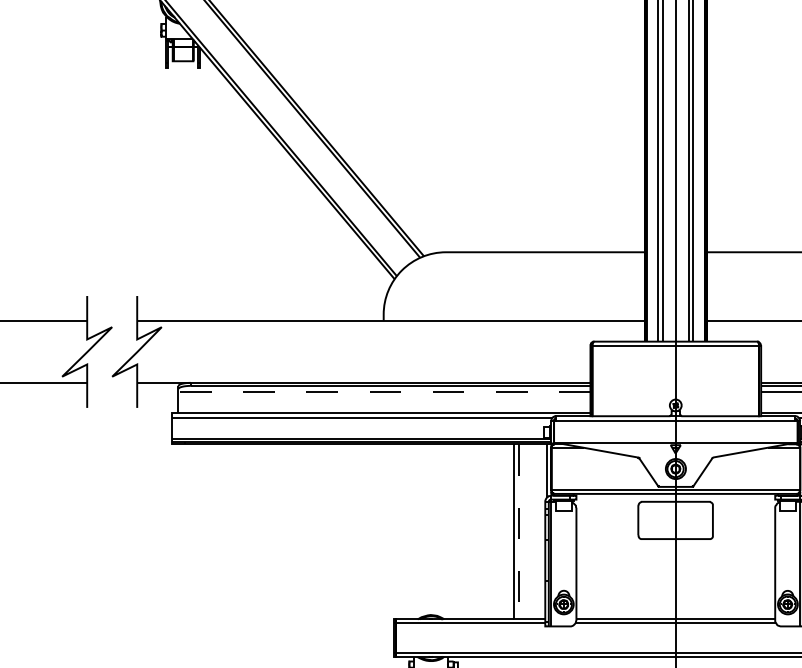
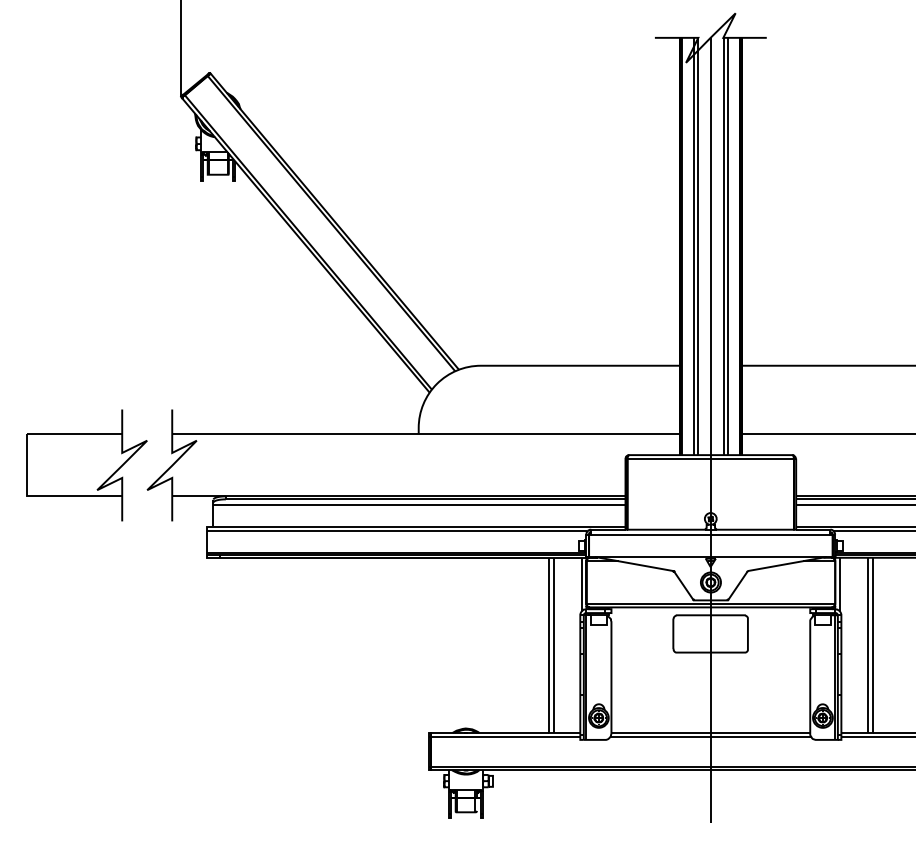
line: (384, 392) -> (419, 505), dashed -> solid
line: (518, 532) -> (553, 645), dashed -> solid

